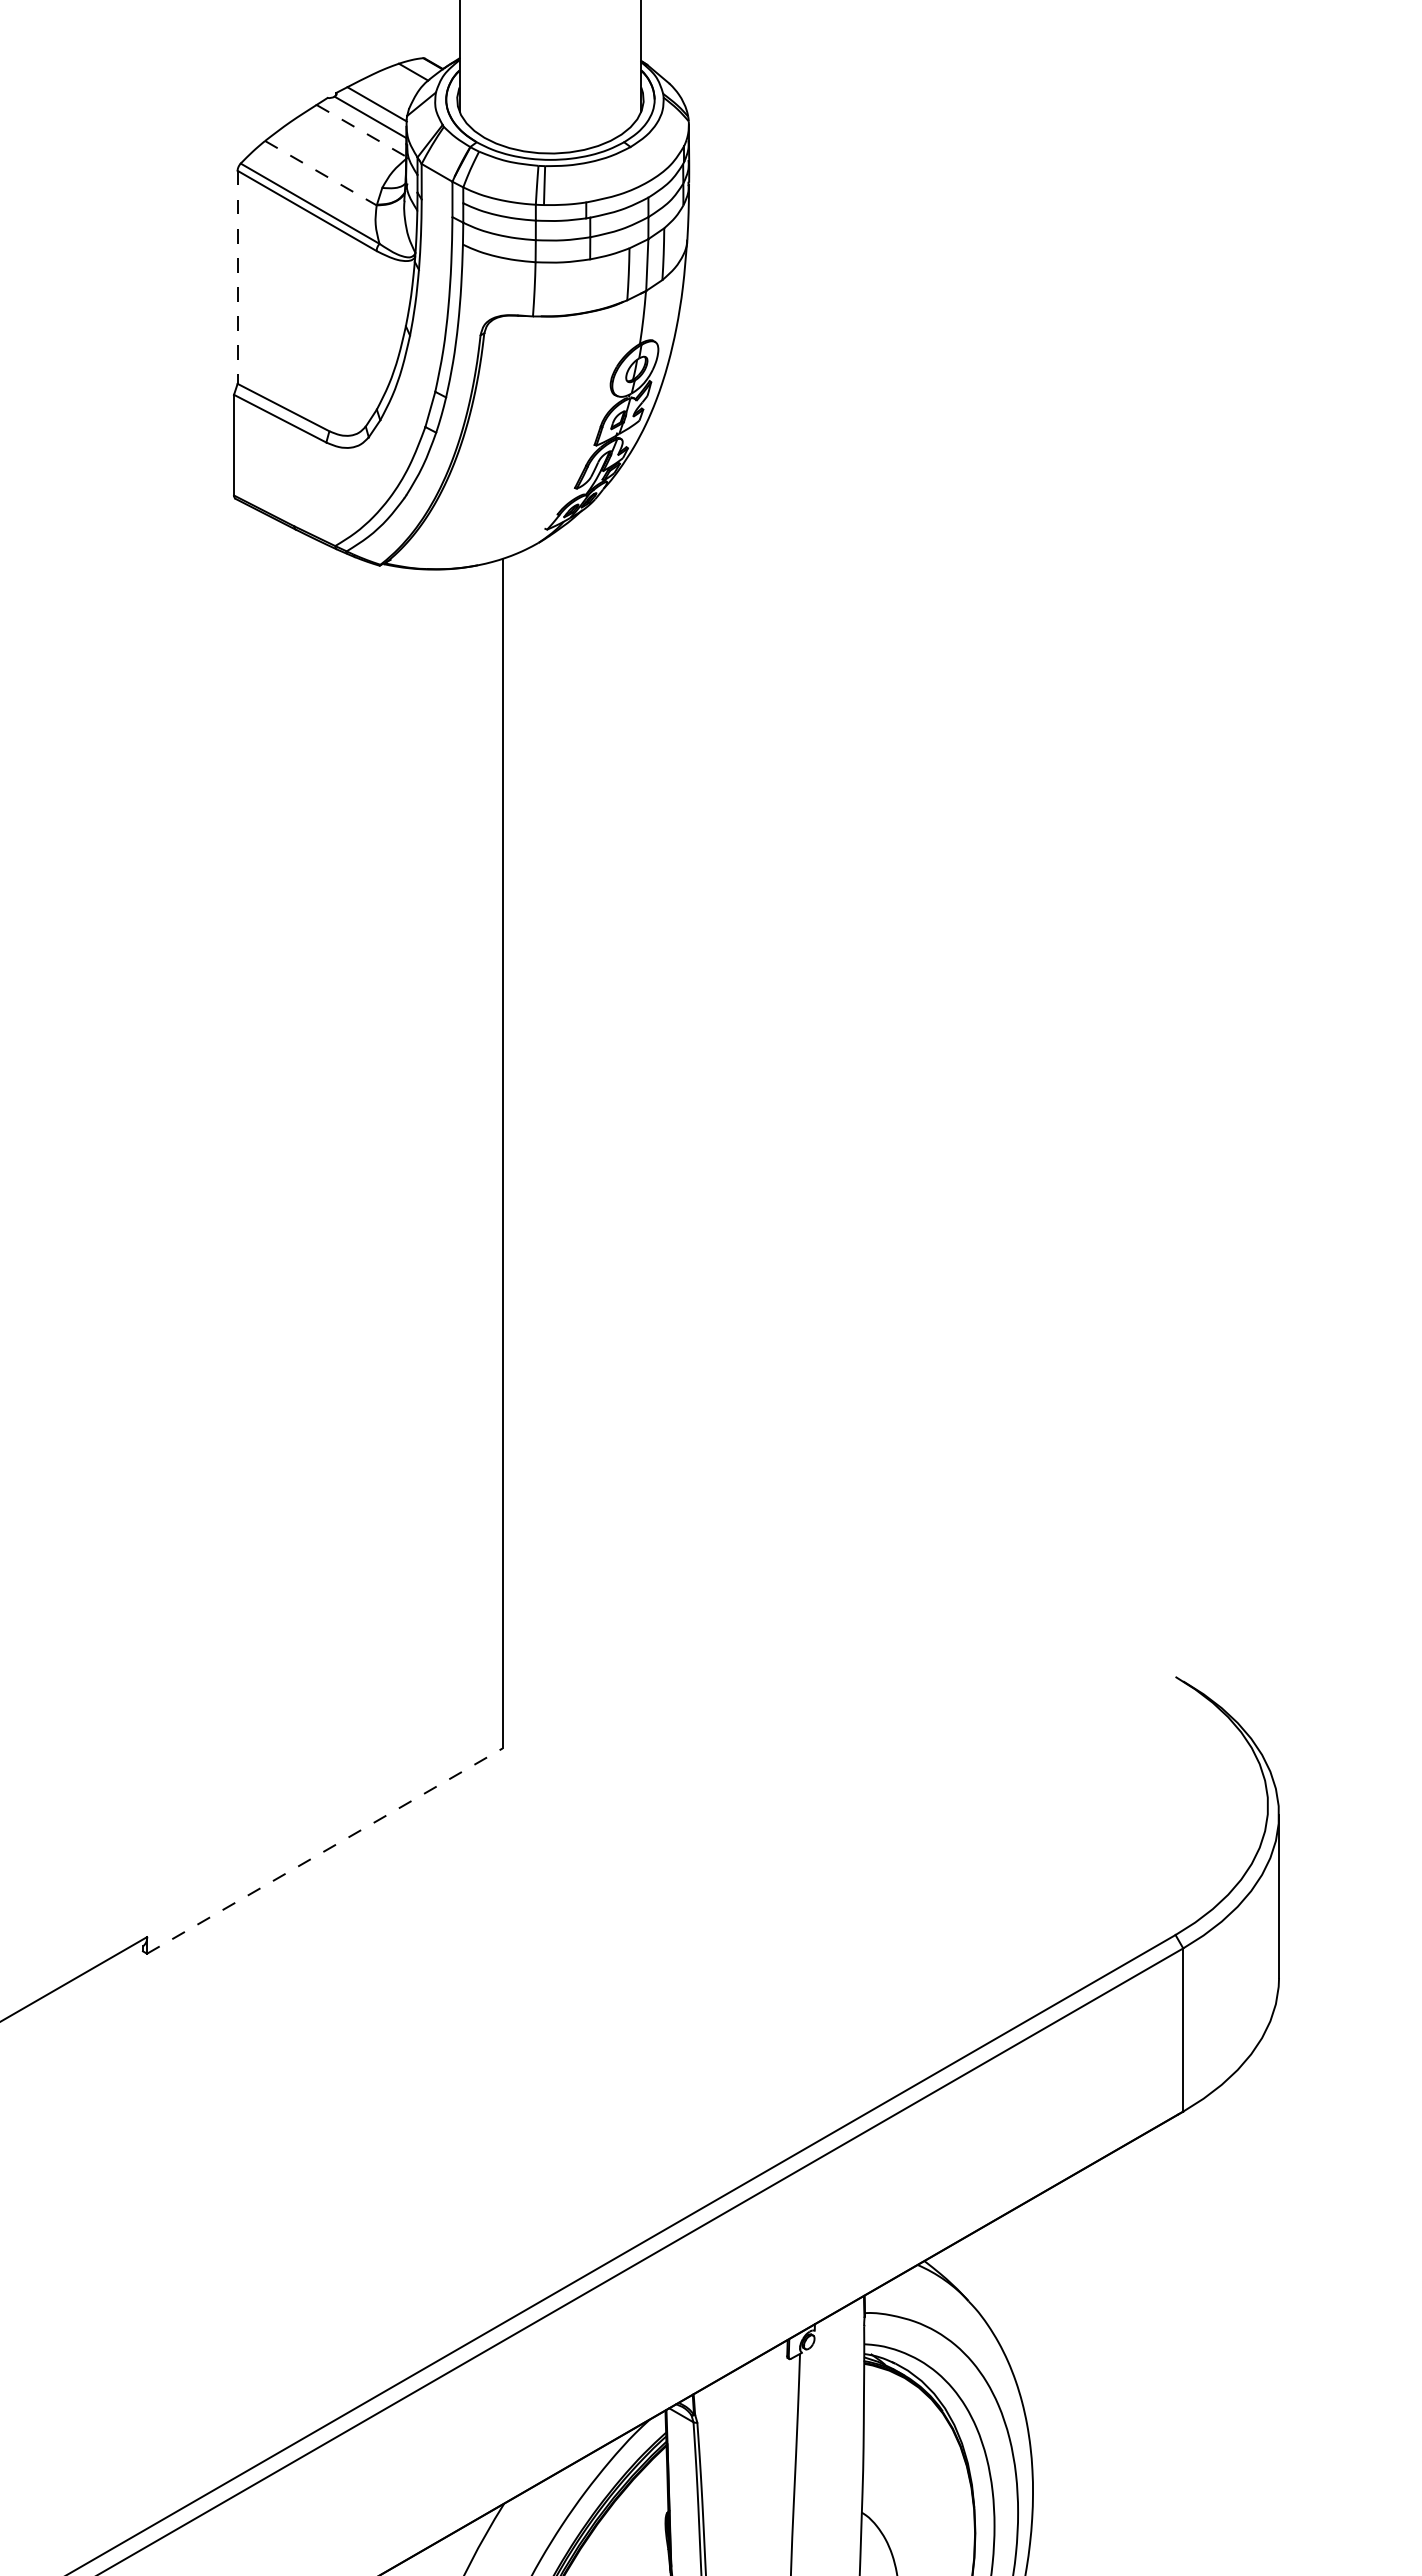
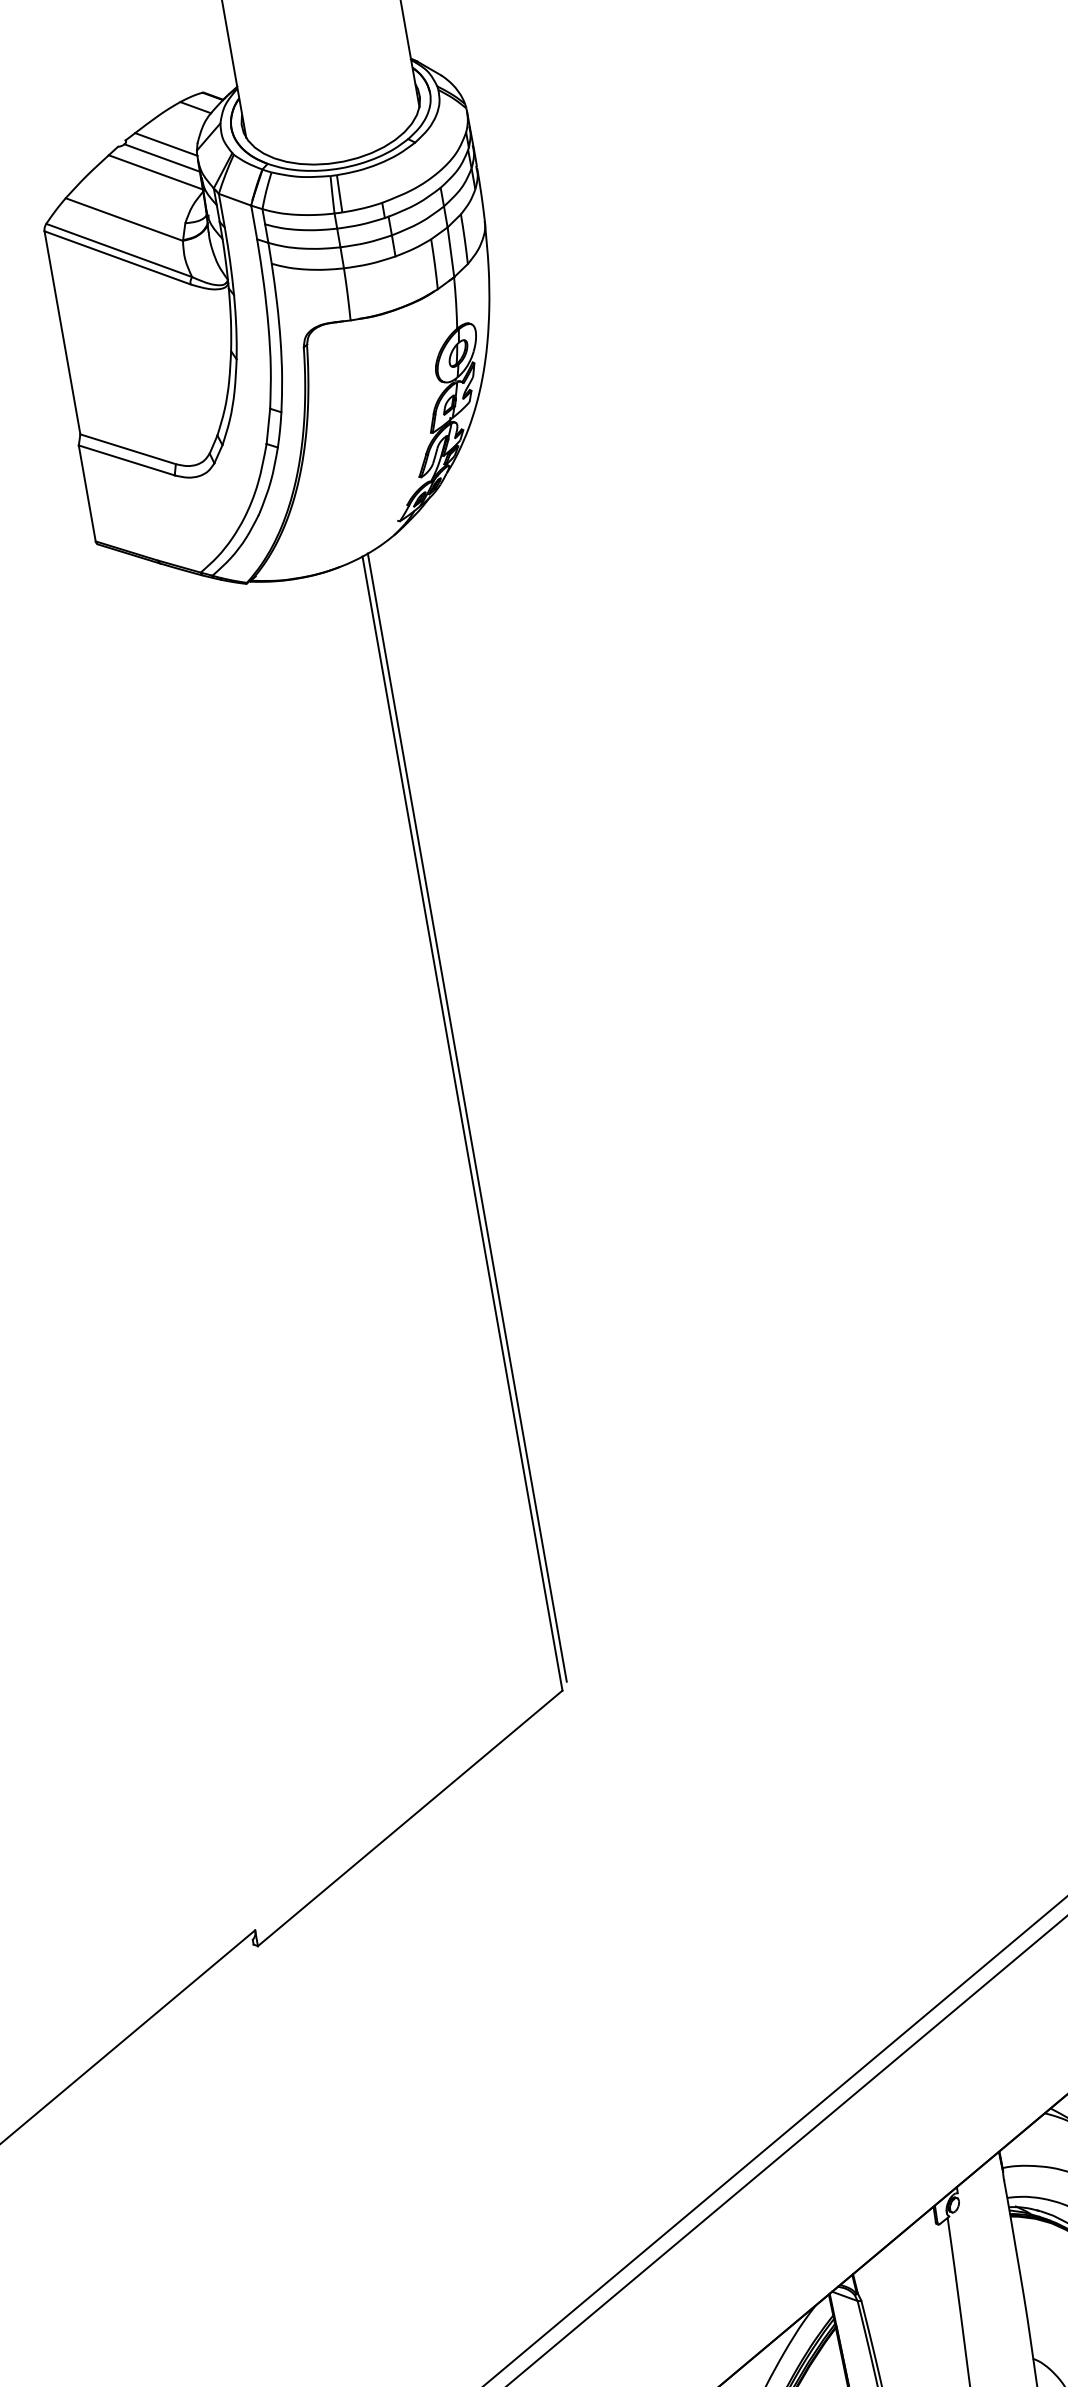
line: (362, 131) -> (156, 172), dashed -> solid
line: (321, 173) -> (124, 219), dashed -> solid
line: (237, 277) -> (62, 333), dashed -> solid
line: (508, 1148) -> (467, 1117), added
line: (325, 1850) -> (410, 1817), dashed -> solid

